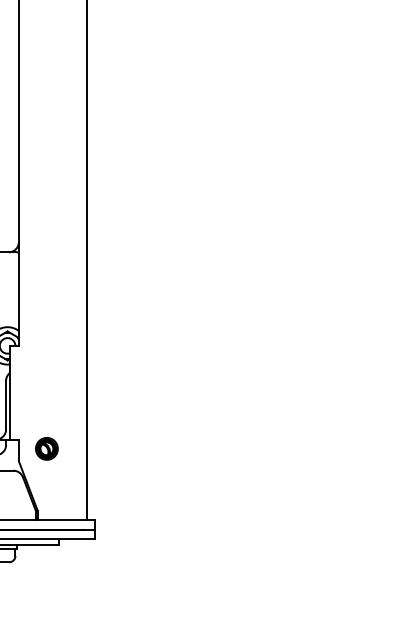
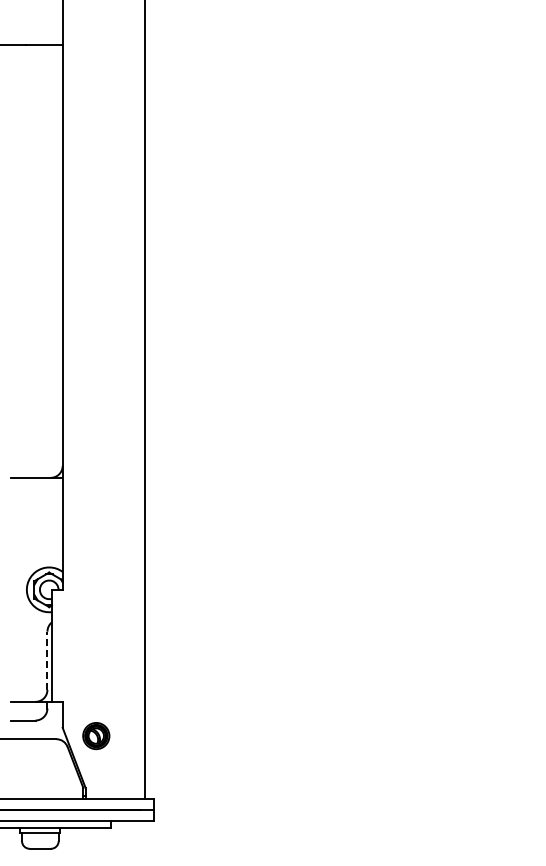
line: (6, 404) -> (47, 660), solid -> dashed
part: (47, 449) -> (96, 736), moved

